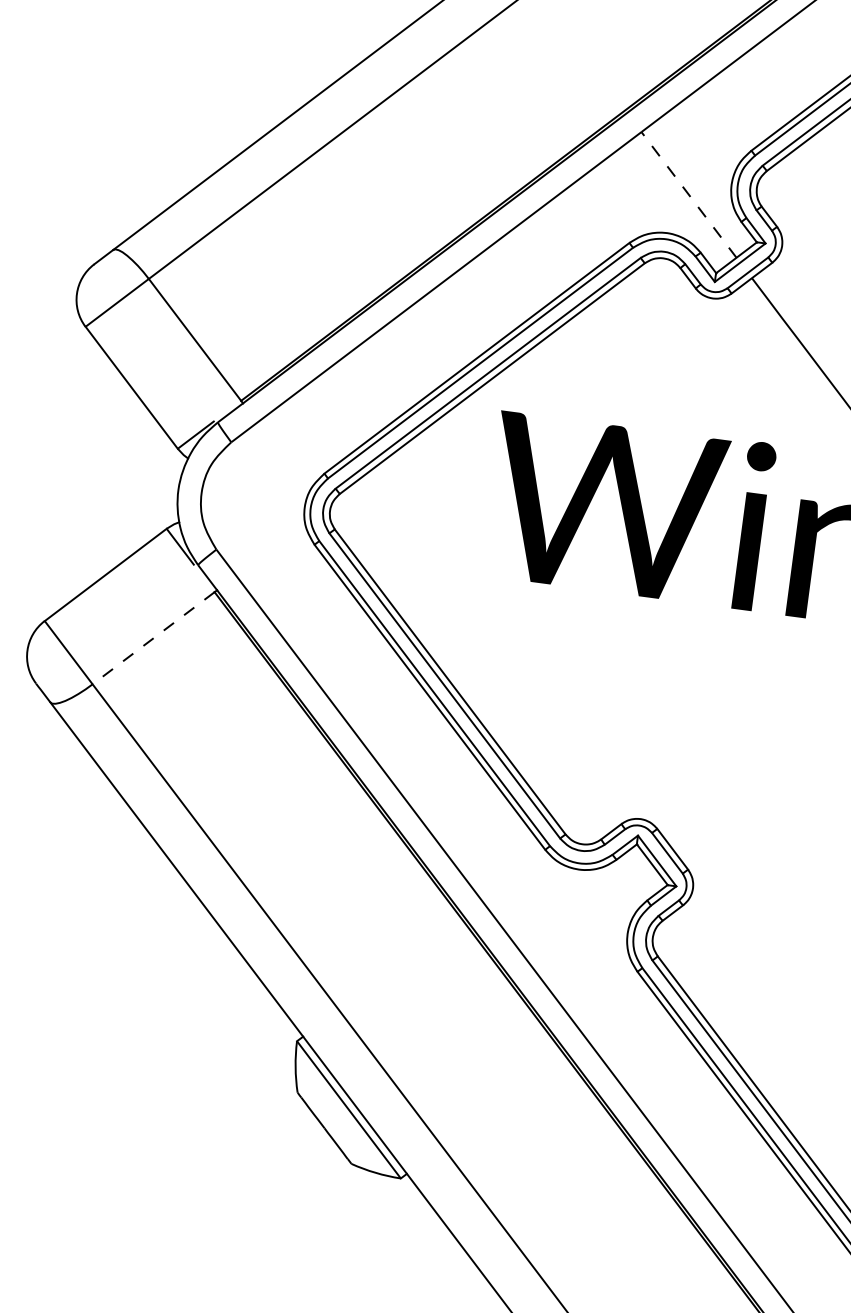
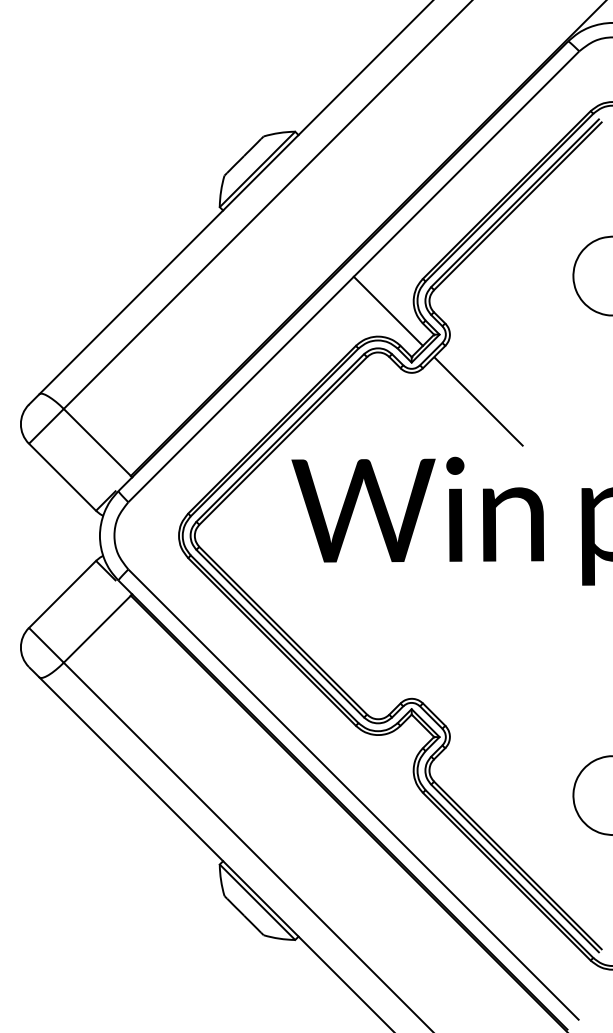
line: (689, 195) -> (388, 311), dashed -> solid
line: (153, 638) -> (97, 629), dashed -> solid

